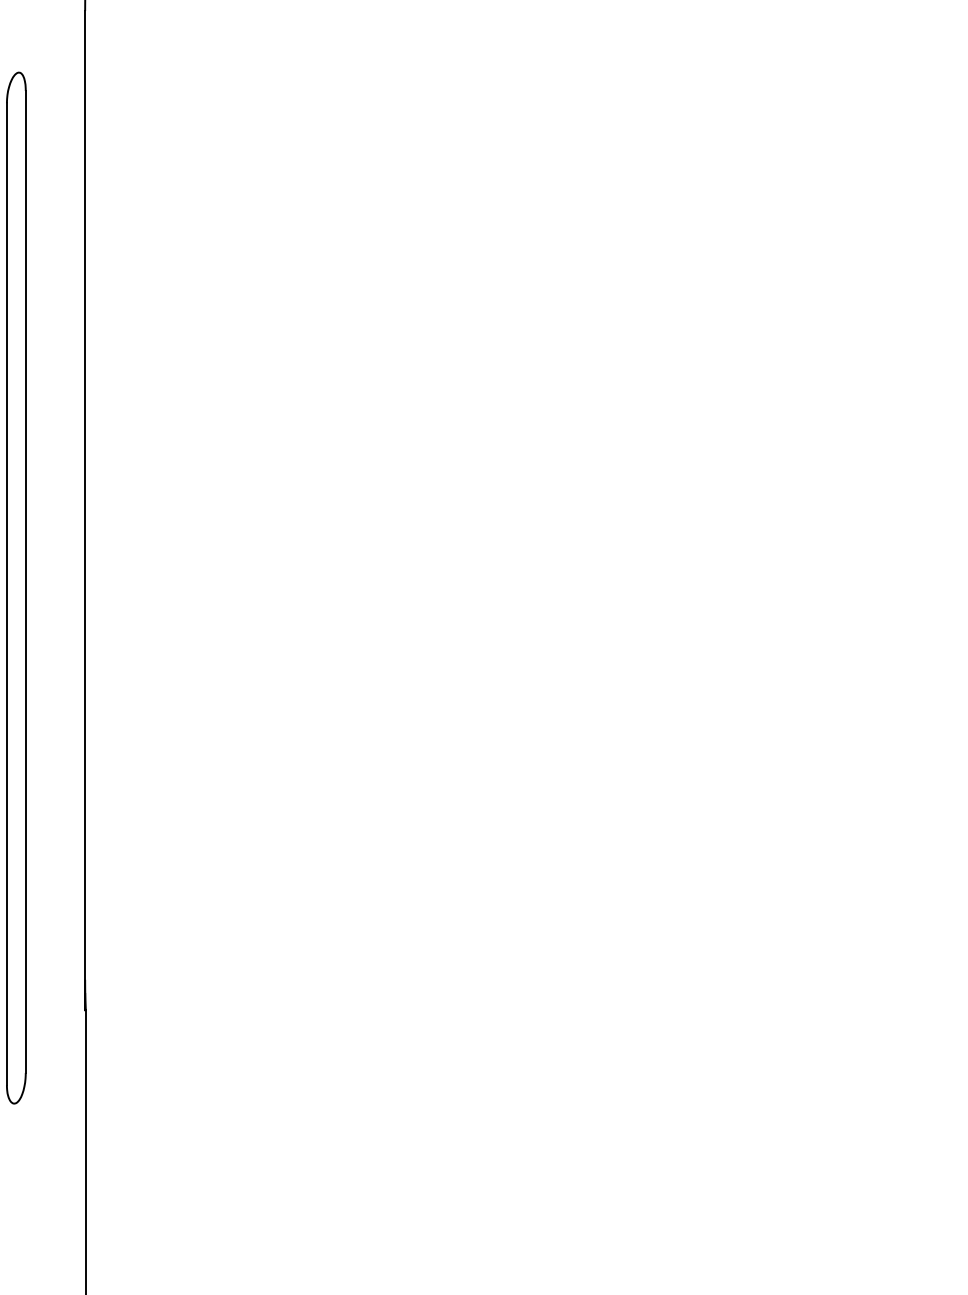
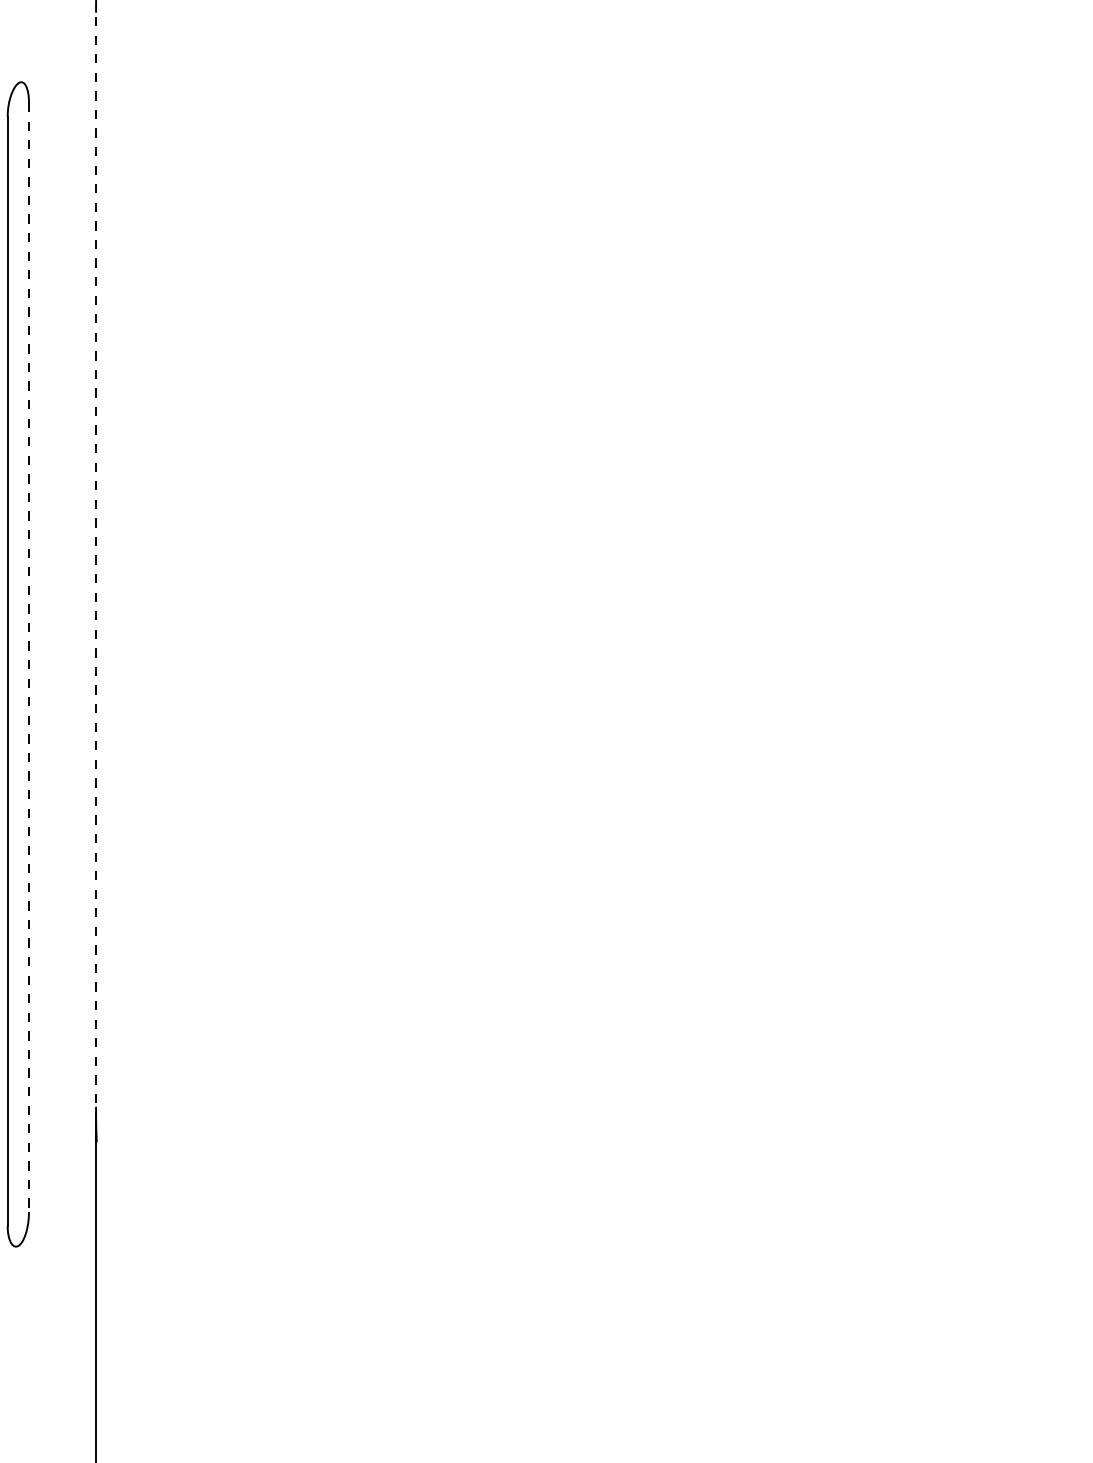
line: (85, 502) -> (96, 567), solid -> dashed
line: (25, 581) -> (28, 656), solid -> dashed

